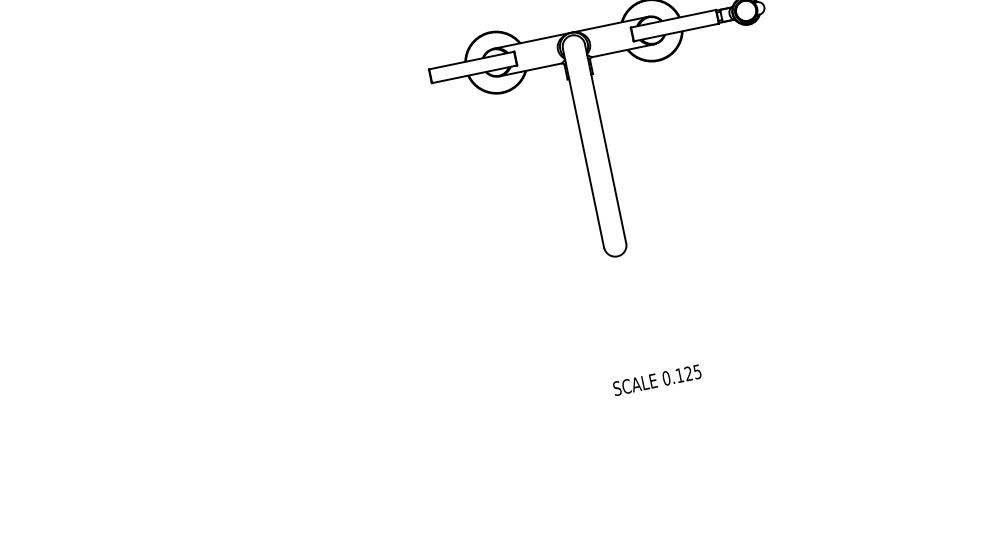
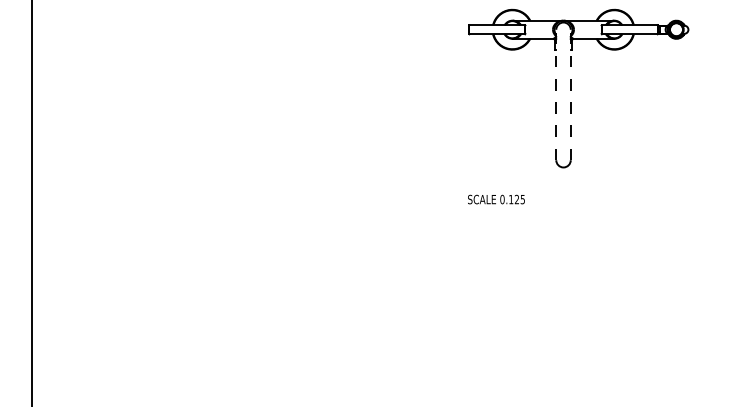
line: (605, 143) -> (570, 94), solid -> dashed
line: (583, 147) -> (556, 94), solid -> dashed
text: (657, 380) -> (496, 199), moved

